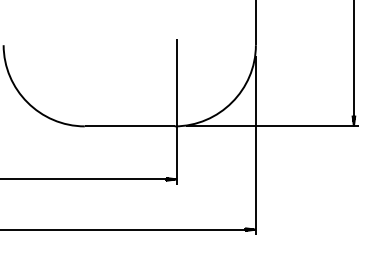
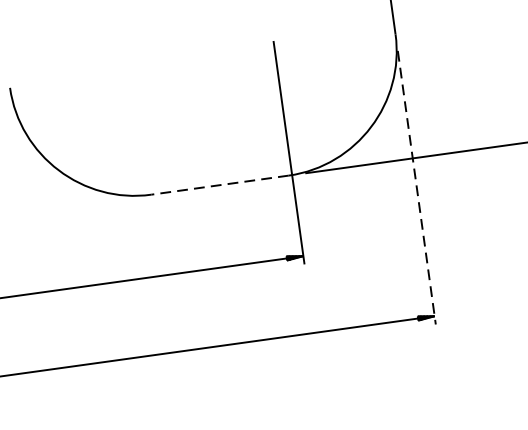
line: (129, 126) -> (219, 185), solid -> dashed
line: (255, 145) -> (416, 187), solid -> dashed

